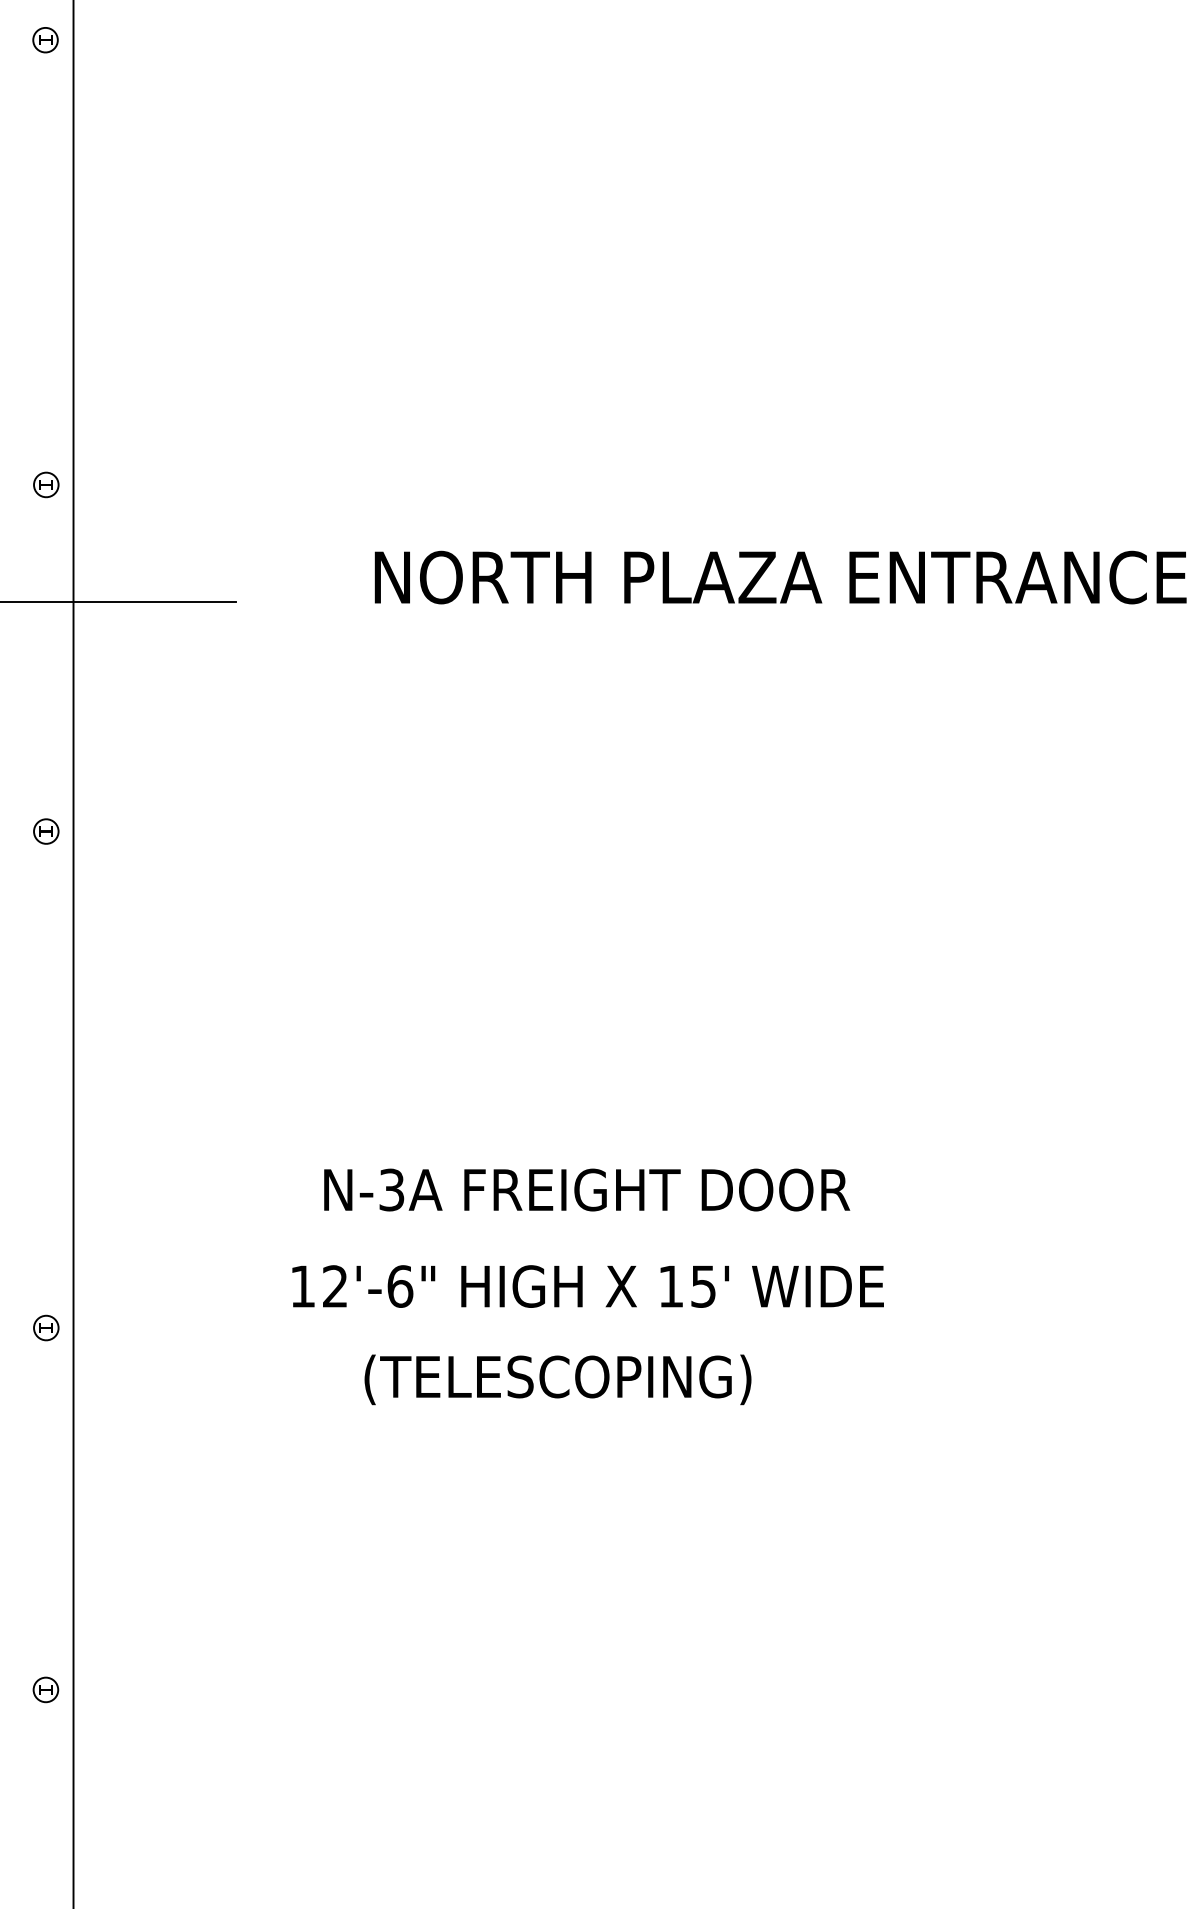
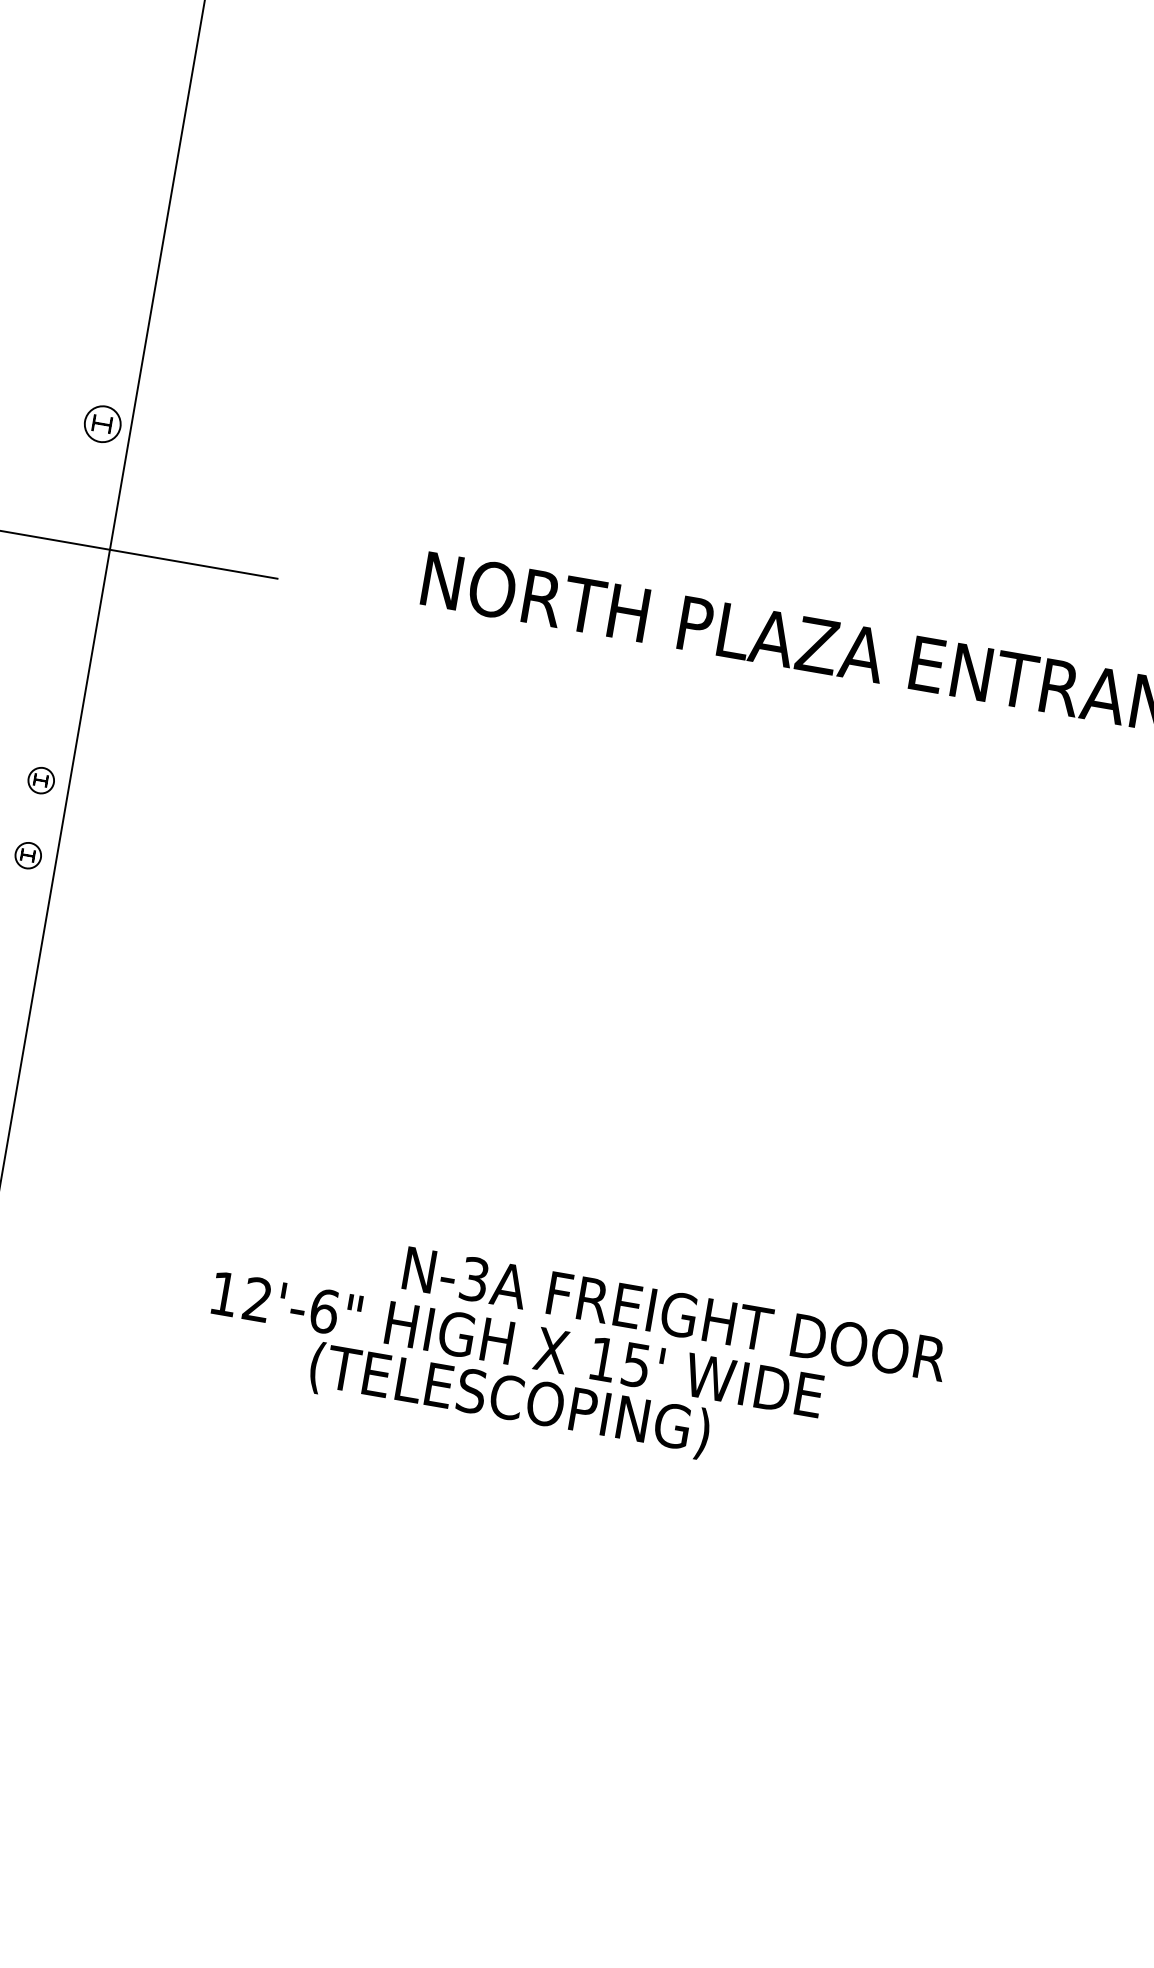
part: (46, 484) -> (103, 423), size x1.4
part: (46, 904) -> (28, 855), added
text: (587, 1189) -> (675, 1313), moved
text: (557, 1379) -> (509, 1400), moved

